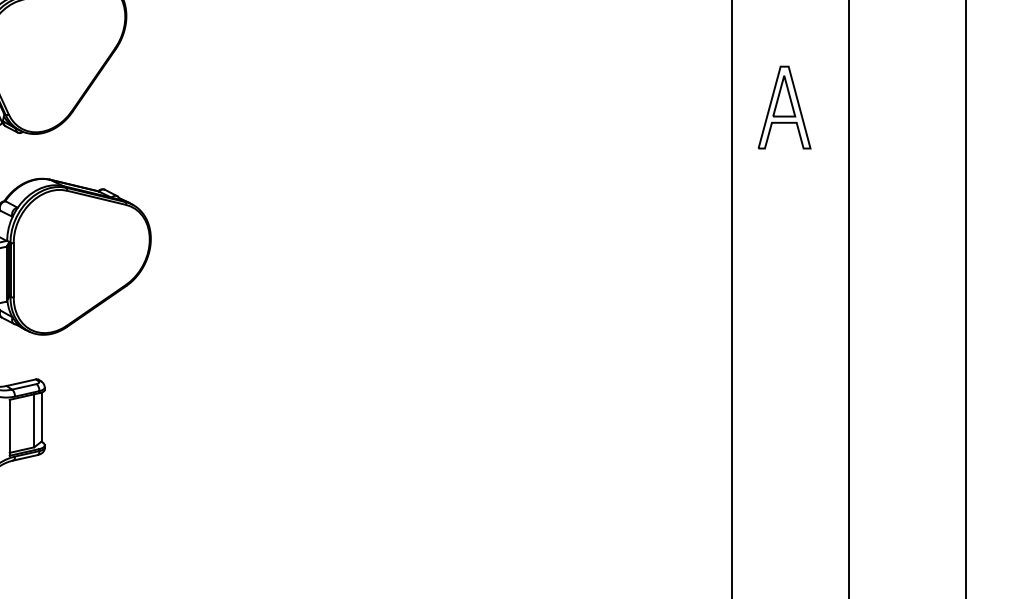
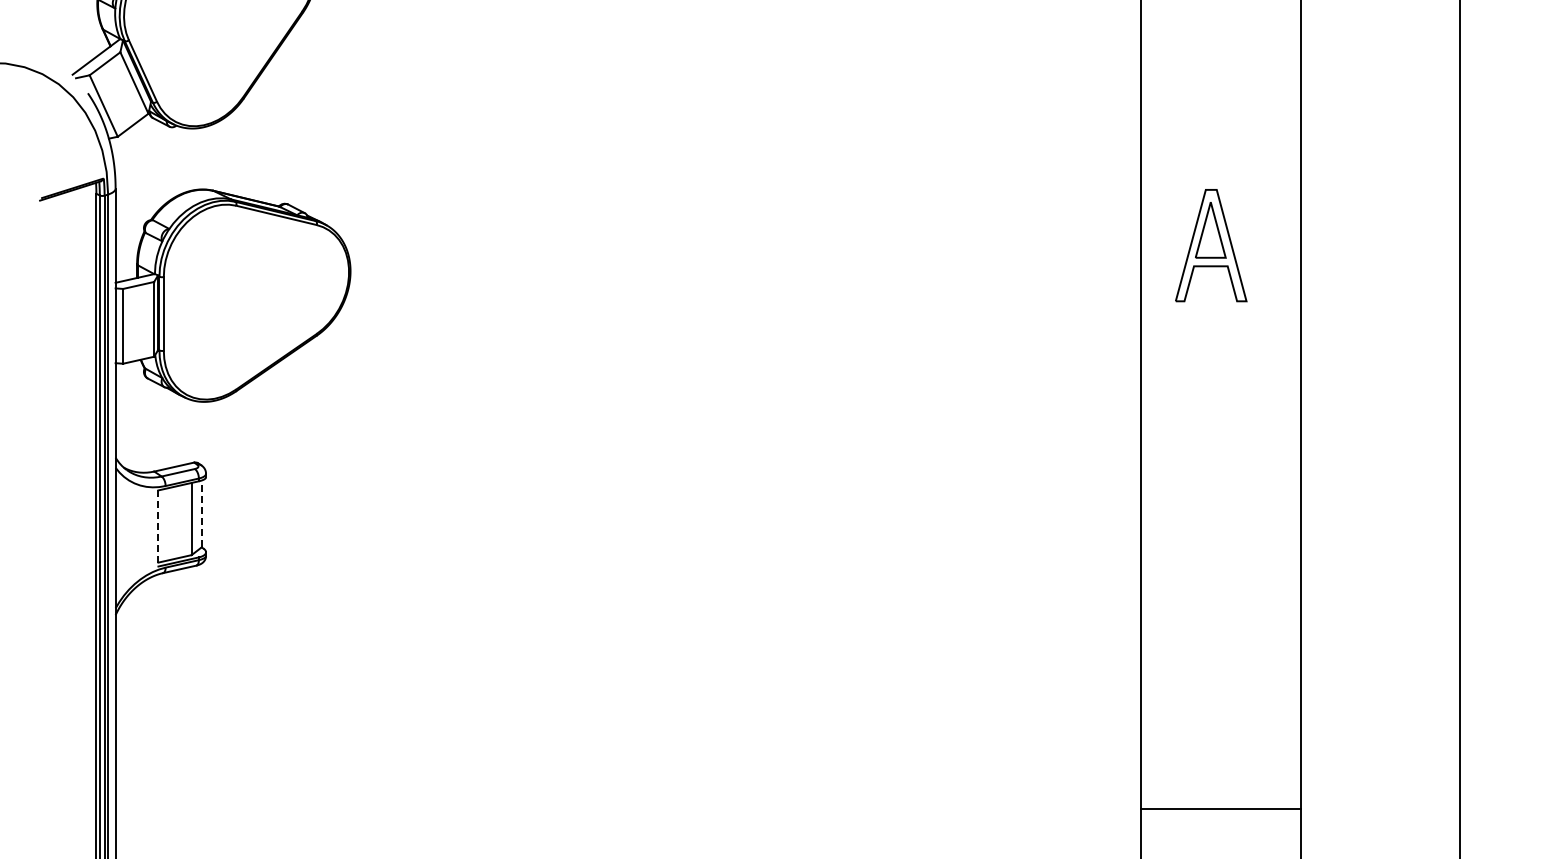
part: (784, 107) -> (1211, 245), moved
line: (41, 416) -> (201, 513), solid -> dashed
line: (9, 427) -> (158, 528), solid -> dashed

